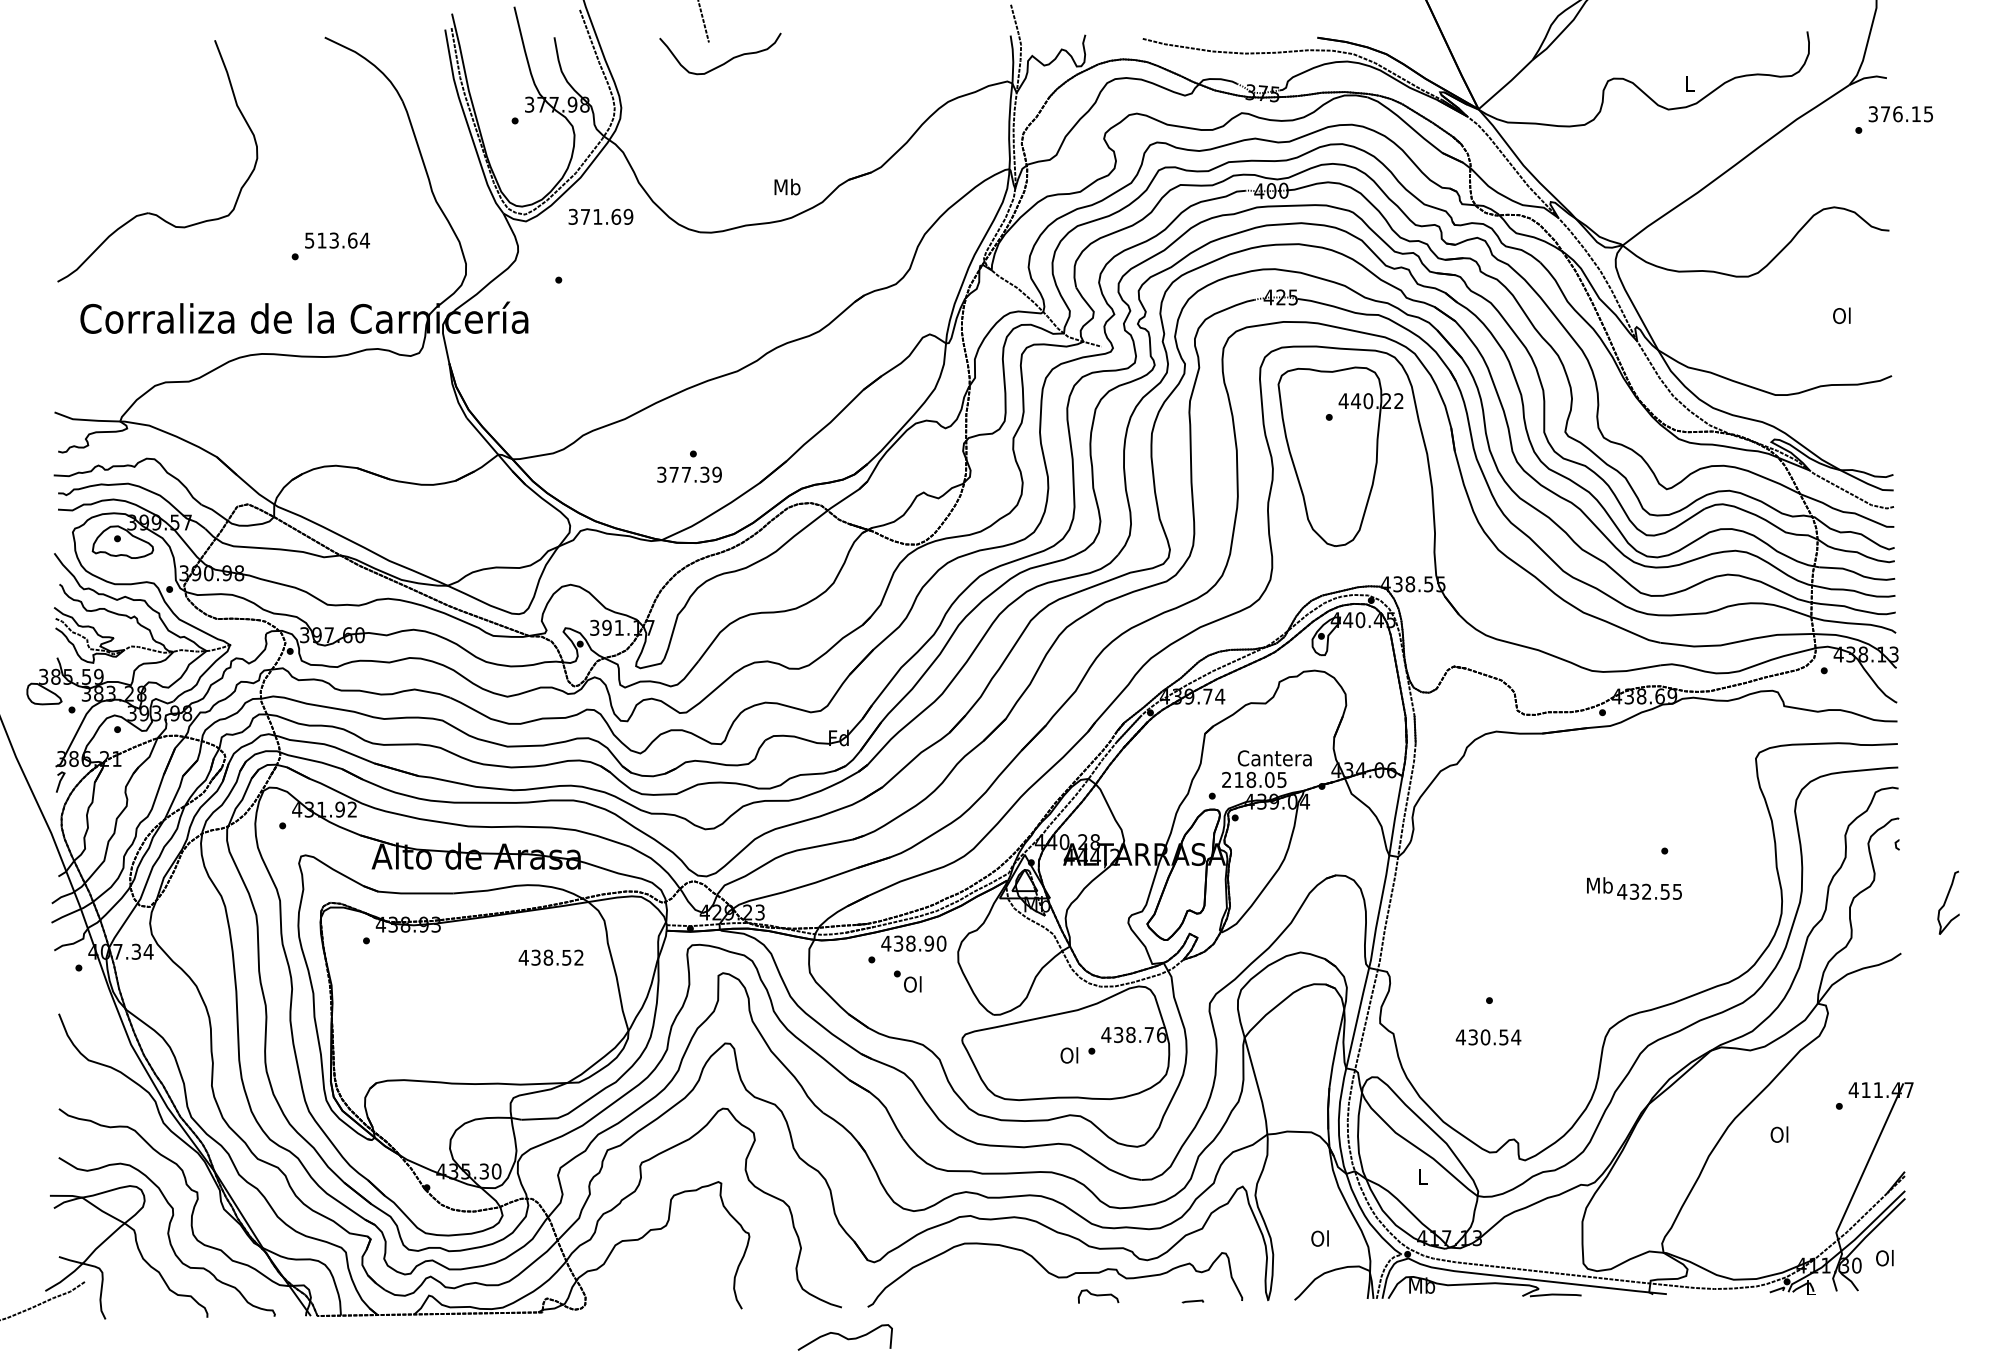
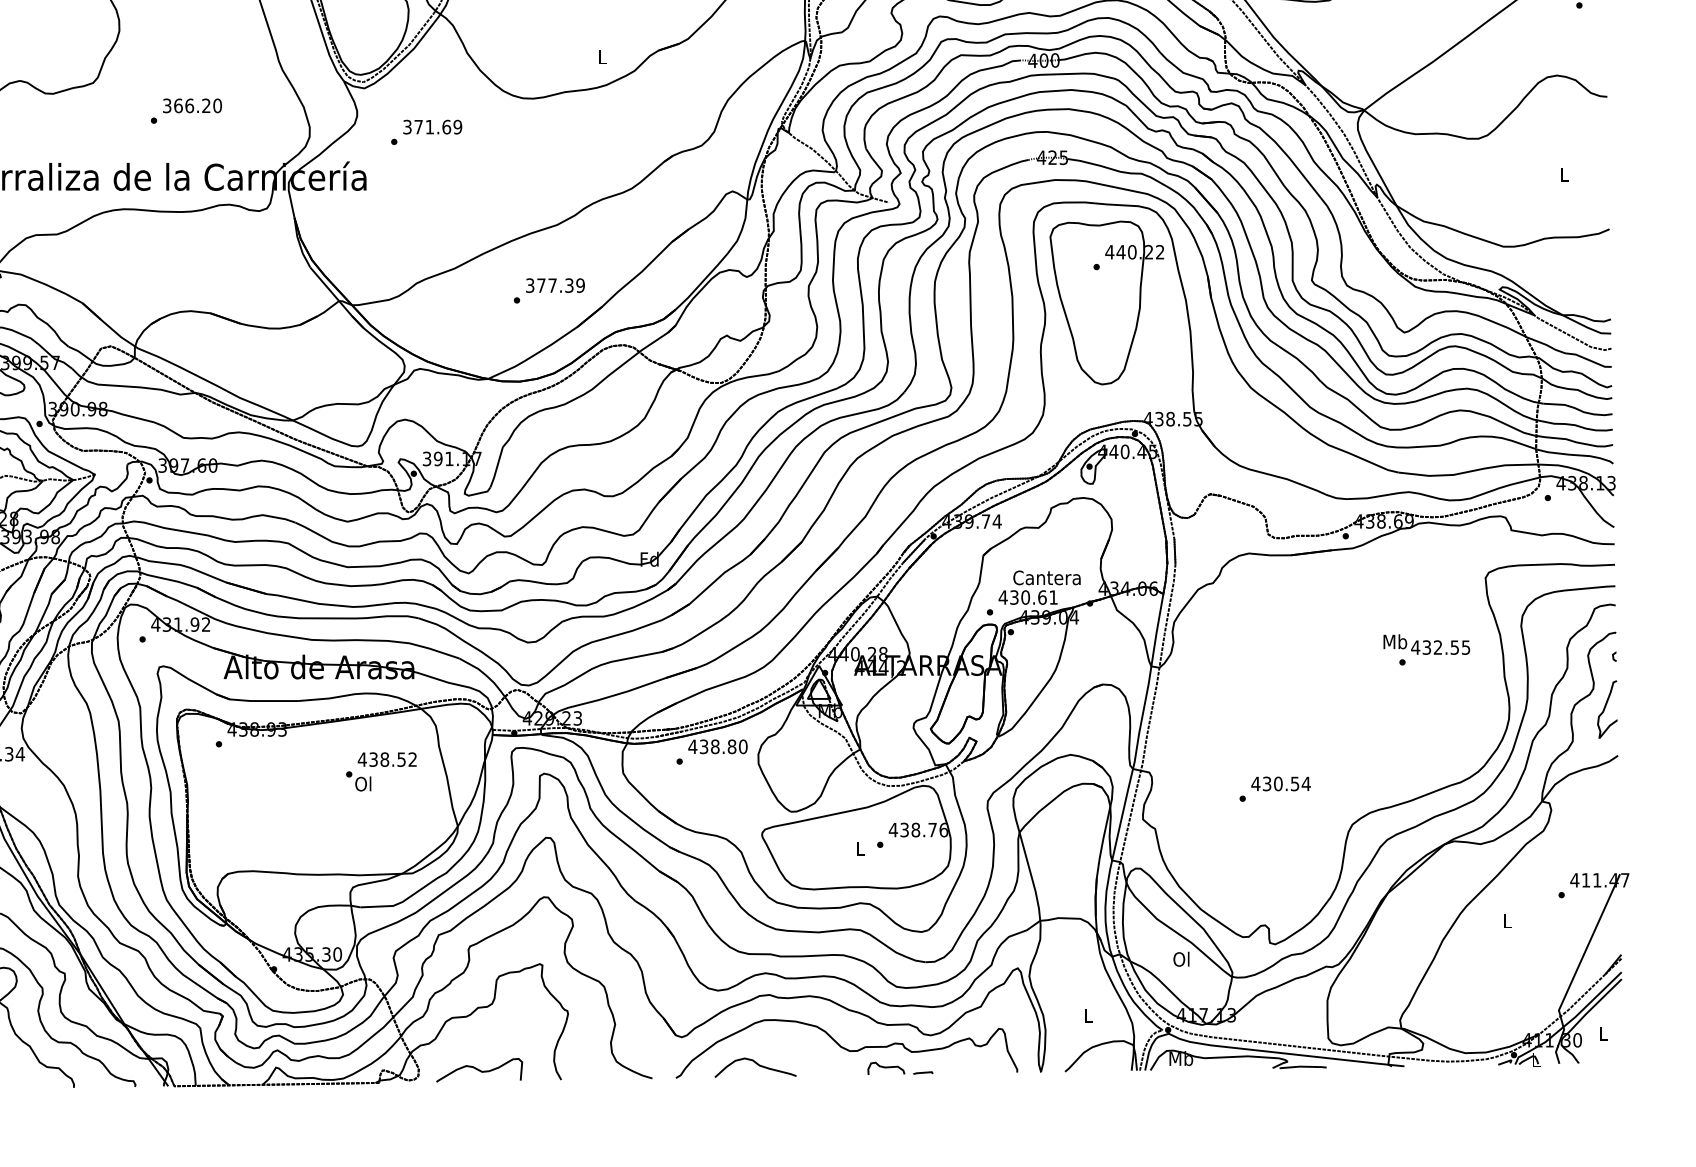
text: (787, 186) -> (602, 56), Mb -> L
text: (600, 216) -> (432, 126), moved
text: (337, 240) -> (192, 105), 513.64 -> 366.20
text: (1841, 315) -> (1563, 174), Ol -> L
text: (689, 474) -> (555, 285), moved
text: (1253, 779) -> (1027, 597), 218.05 -> 430.61
text: (1634, 888) -> (1426, 644), moved
curve: (1946, 901) -> (1605, 708), moved
text: (929, 943) -> (732, 746), 438.90 -> 438.80
text: (907, 981) -> (358, 781), moved
text: (1488, 1037) -> (1281, 784), moved
text: (1069, 1055) -> (859, 848), Ol -> L
text: (1779, 1134) -> (1507, 920), Ol -> L
text: (1421, 1176) -> (1180, 959), L -> Ol
text: (1319, 1238) -> (1087, 1015), Ol -> L
text: (1884, 1258) -> (1602, 1033), Ol -> L
curve: (956, 1292) -> (756, 1064), added
line: (1192, 1301) -> (922, 1073), moved
curve: (844, 1337) -> (478, 1070), moved

